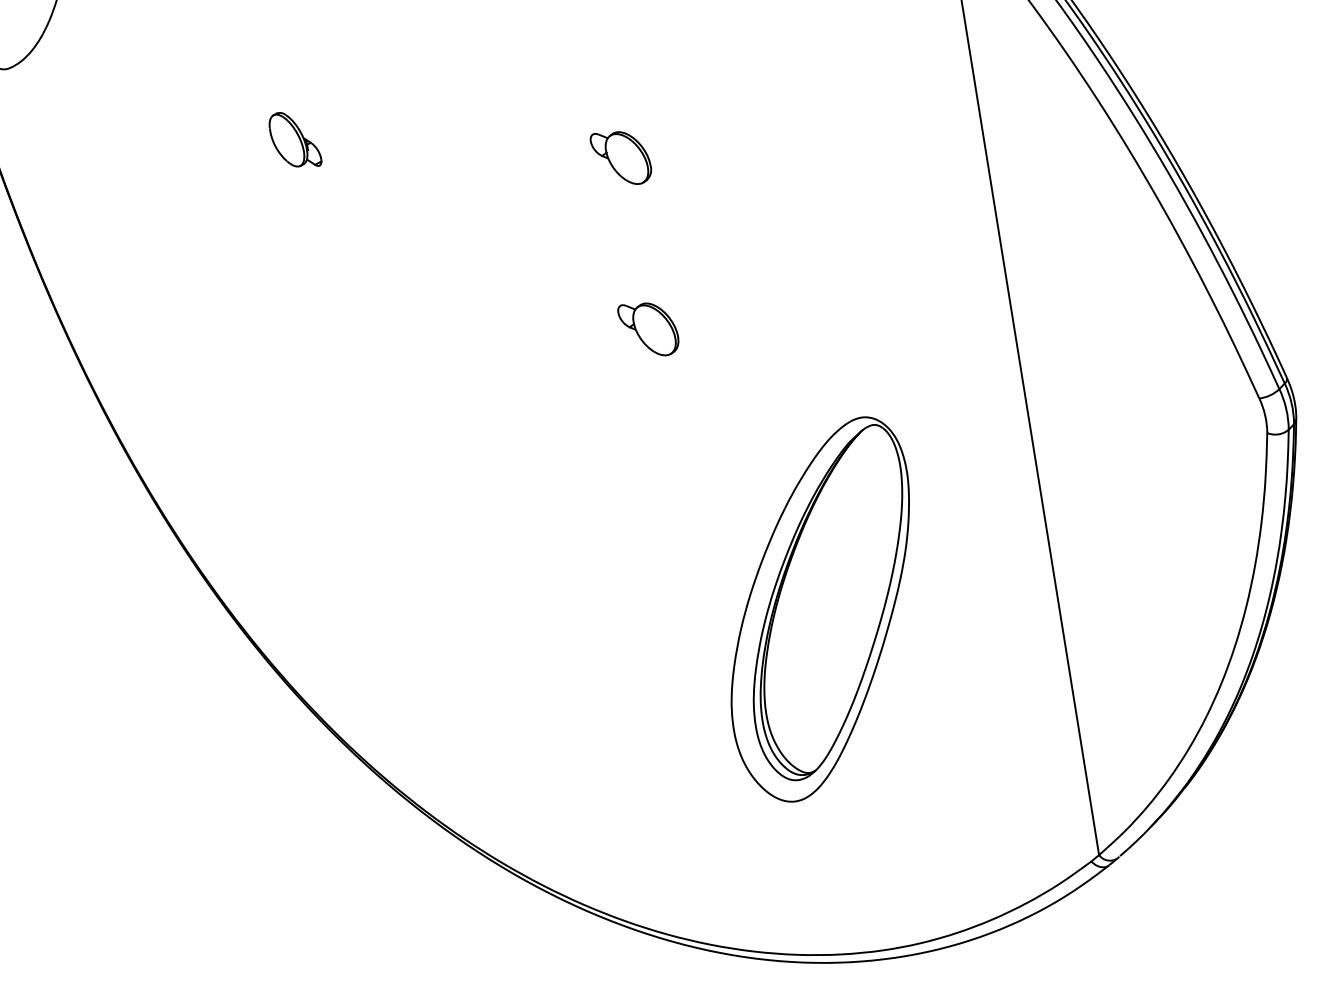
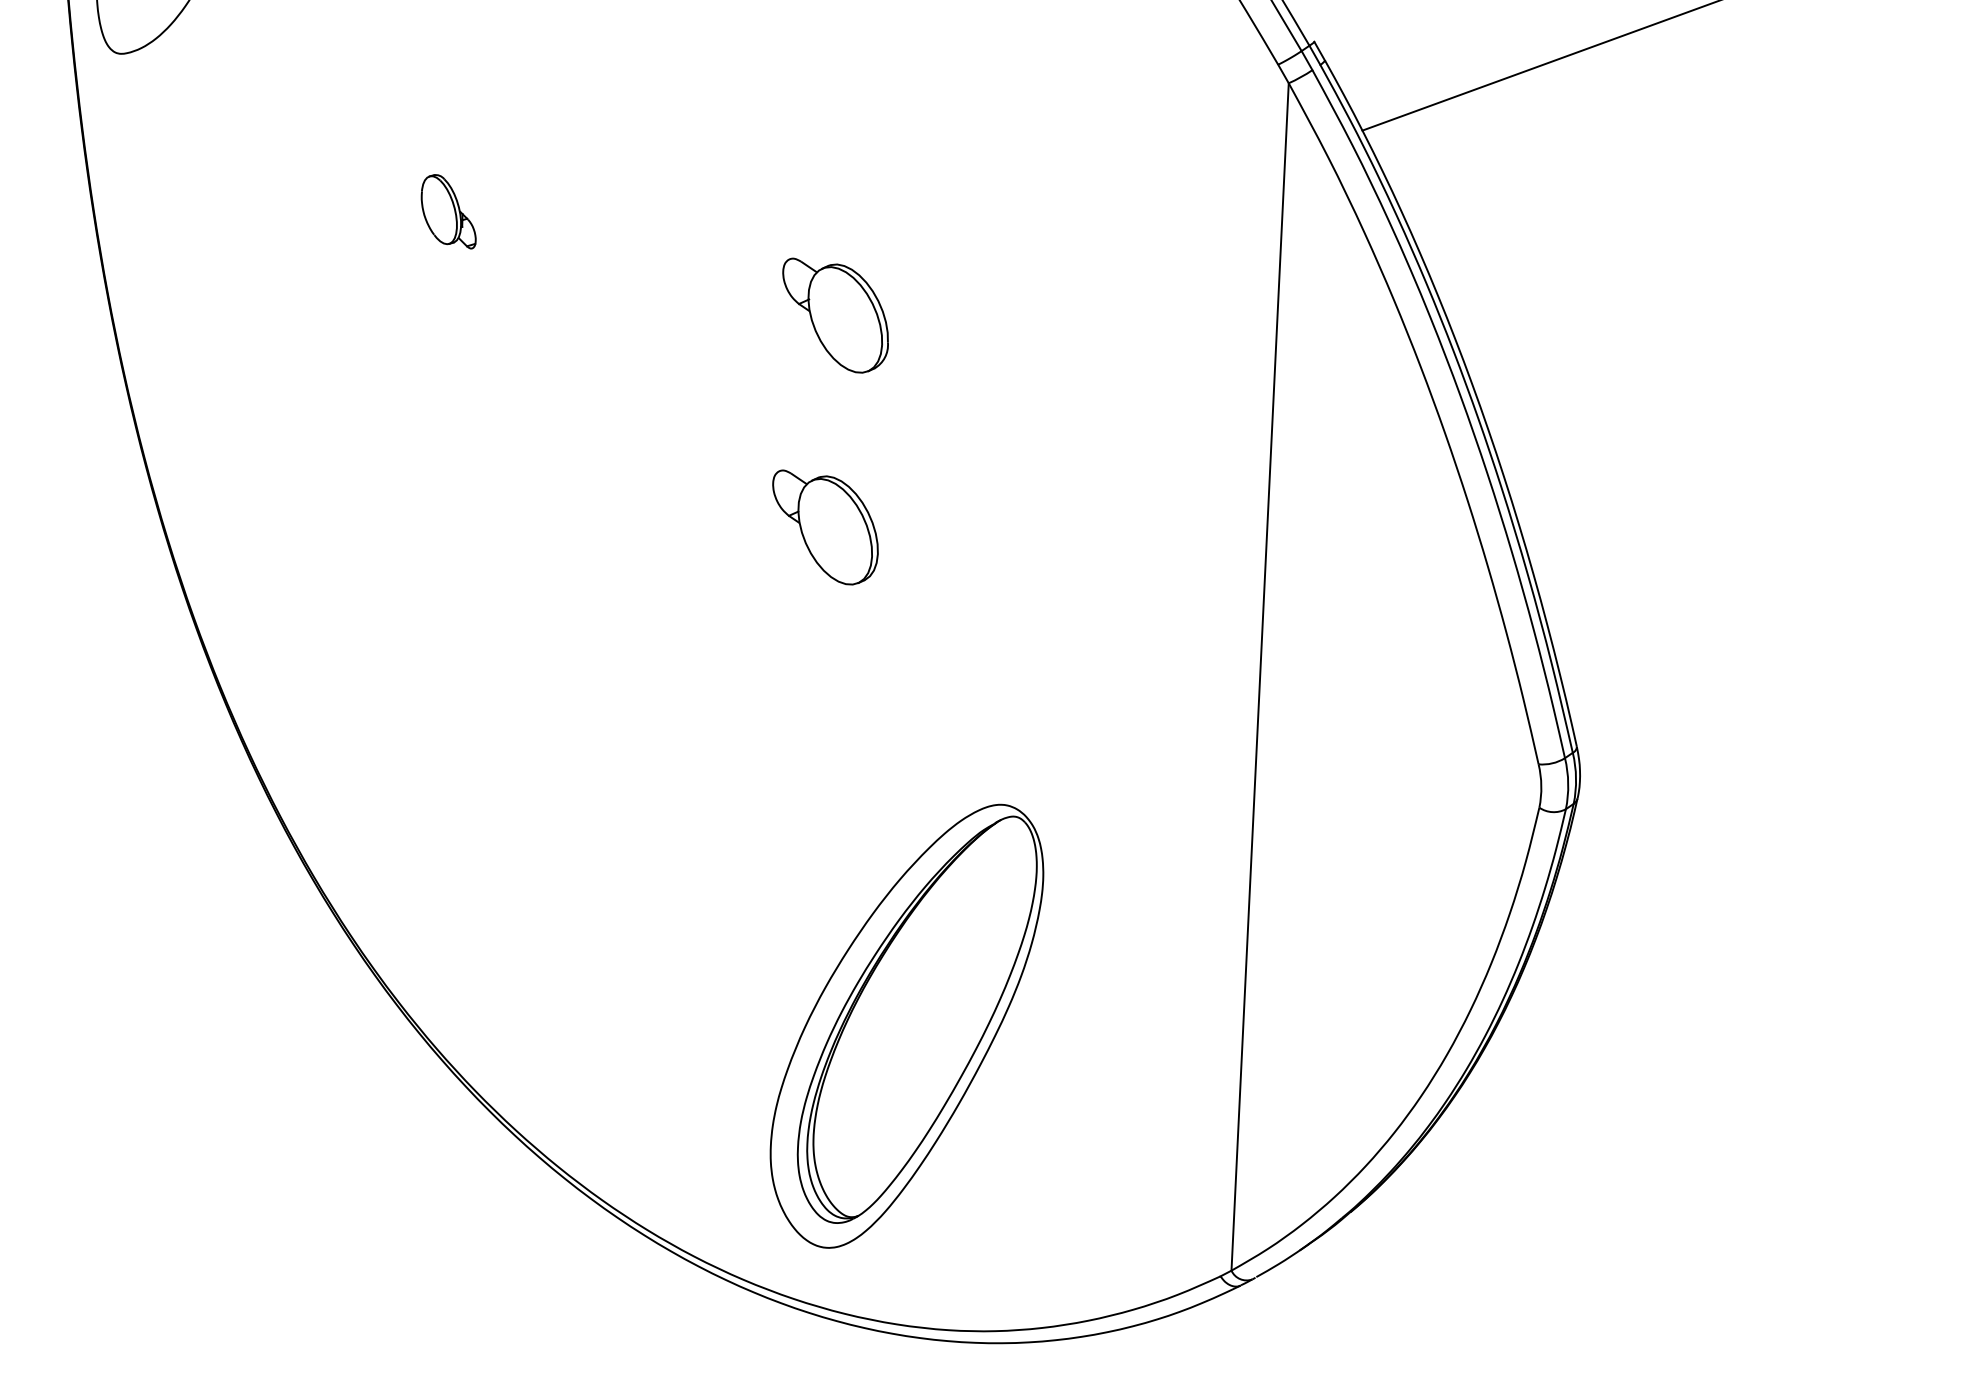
part: (621, 157) -> (835, 314), size x1.6
part: (649, 329) -> (825, 527), size x1.6
part: (821, 610) -> (906, 1025), moved

